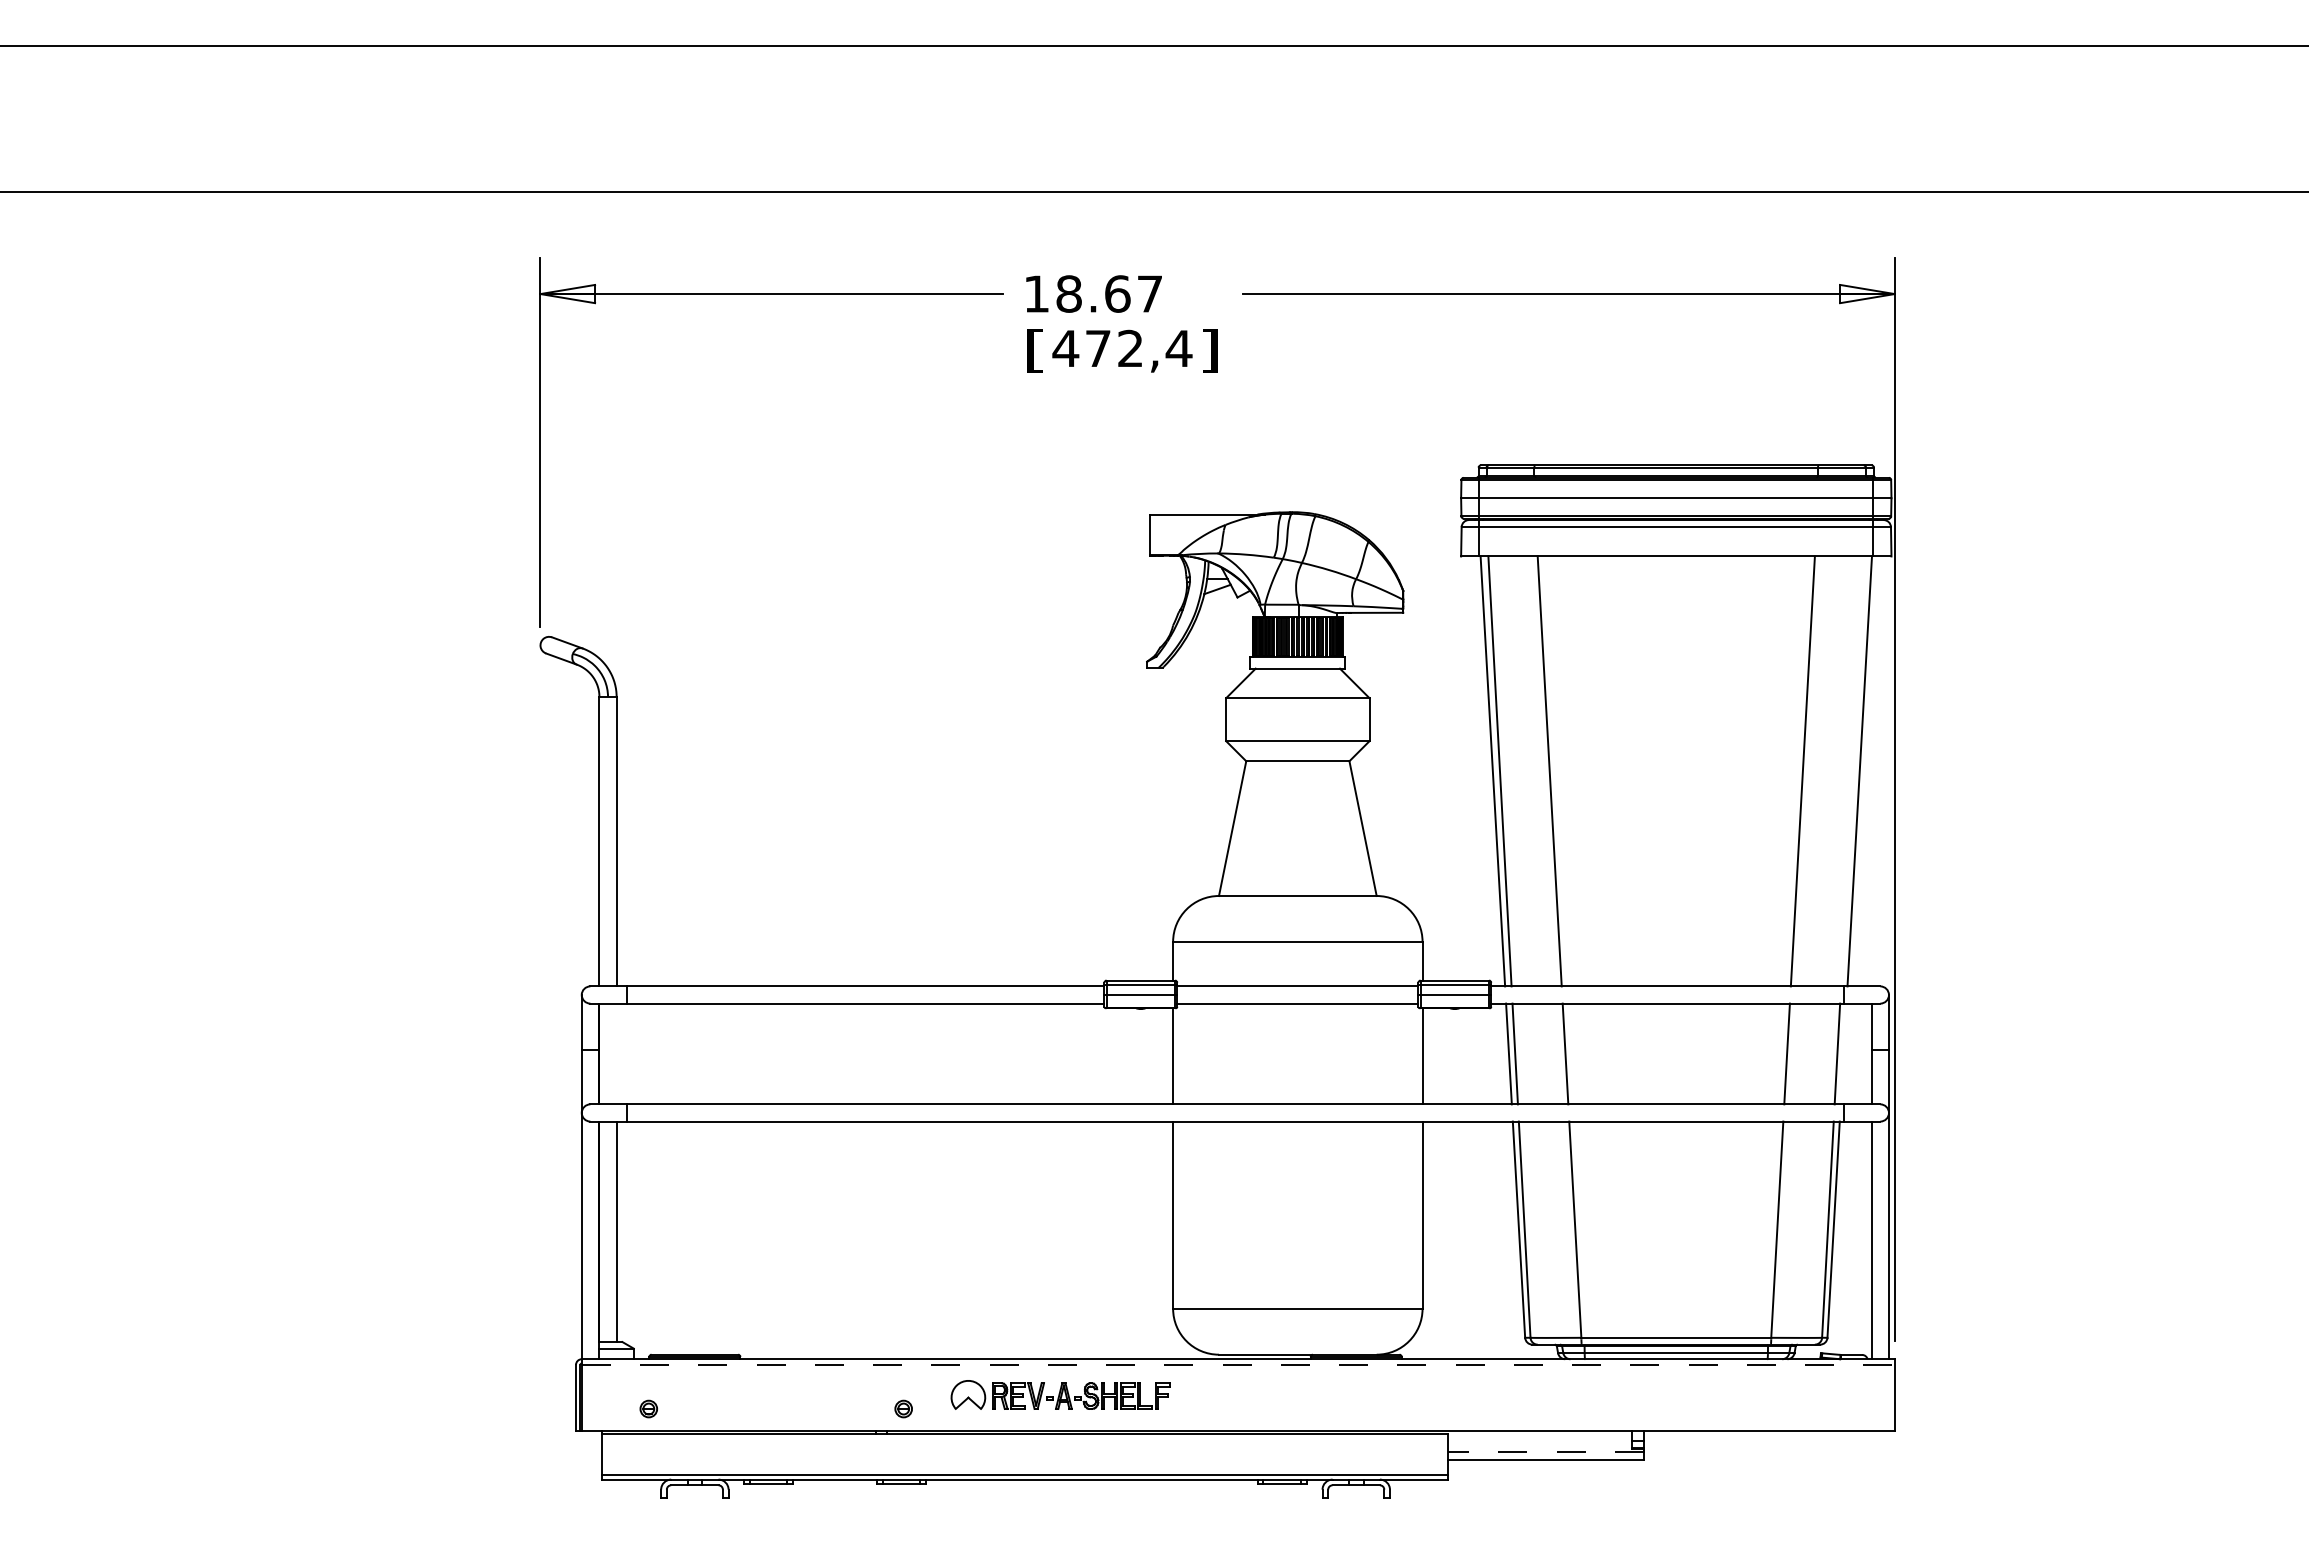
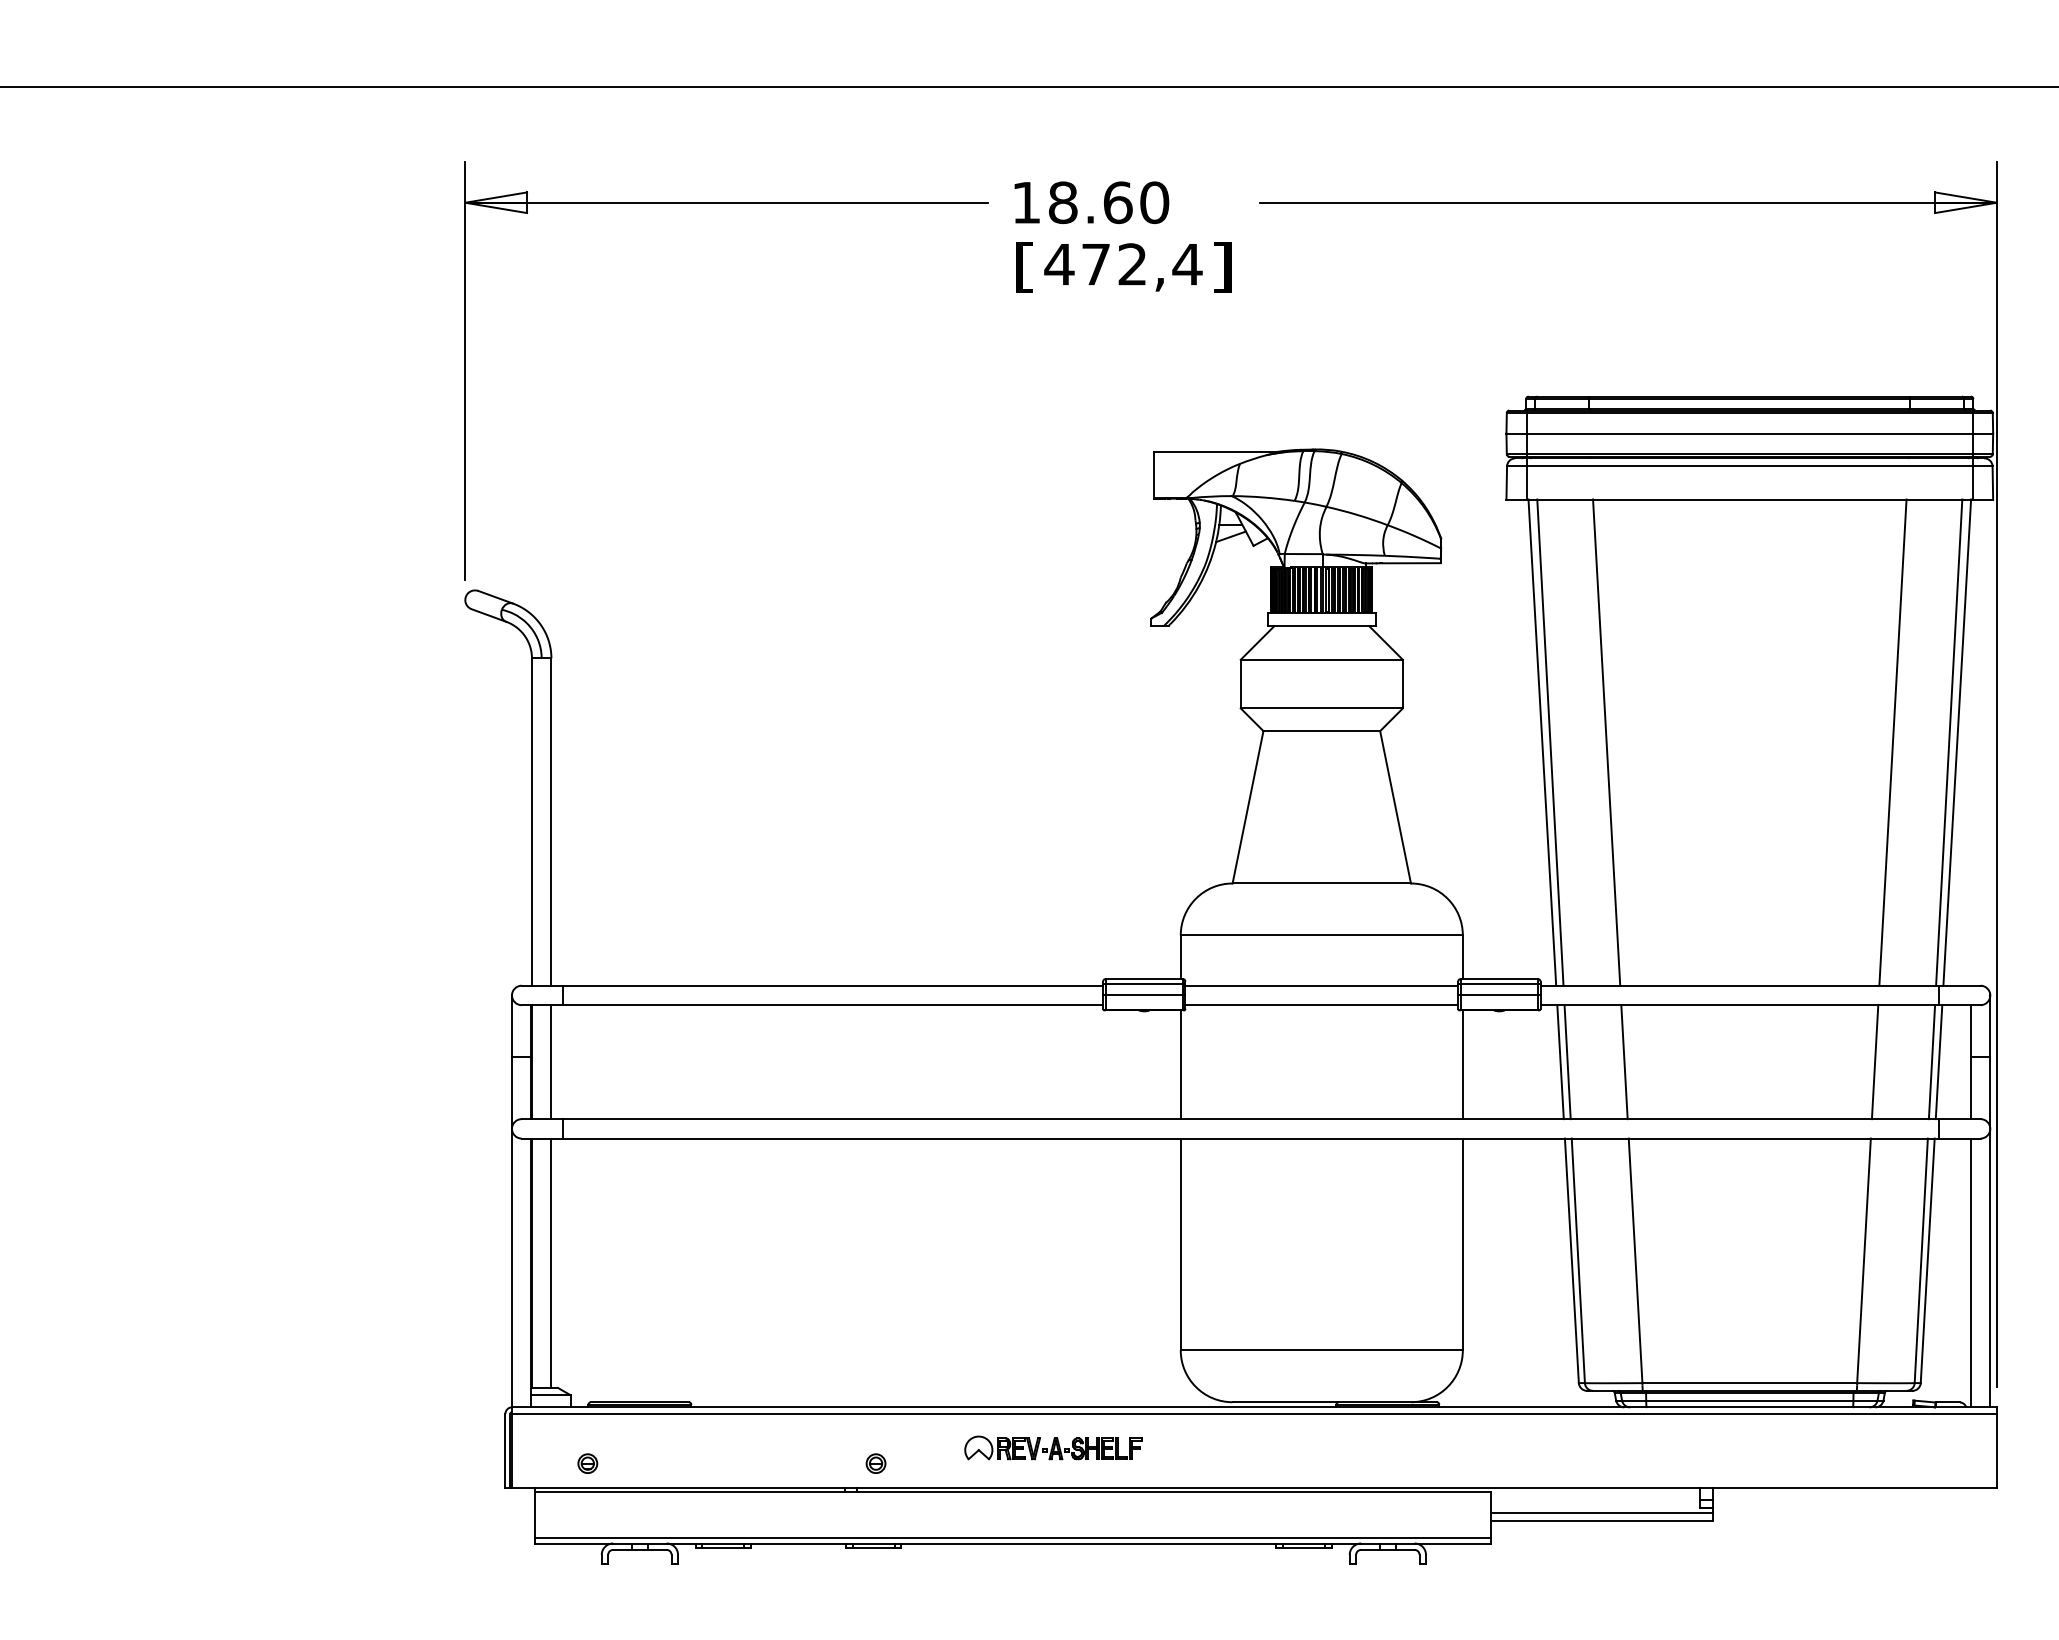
text: (1149, 293) -> (1154, 202), 18.67 -> 18.60
line: (1852, 771) -> (1949, 742), added
line: (616, 1053) -> (551, 1061), added
line: (1843, 1053) -> (1938, 1061), added
line: (1238, 1364) -> (1254, 1413), dashed -> solid
part: (1059, 1395) -> (1052, 1448), size x0.71
line: (1545, 1452) -> (1601, 1512), dashed -> solid

